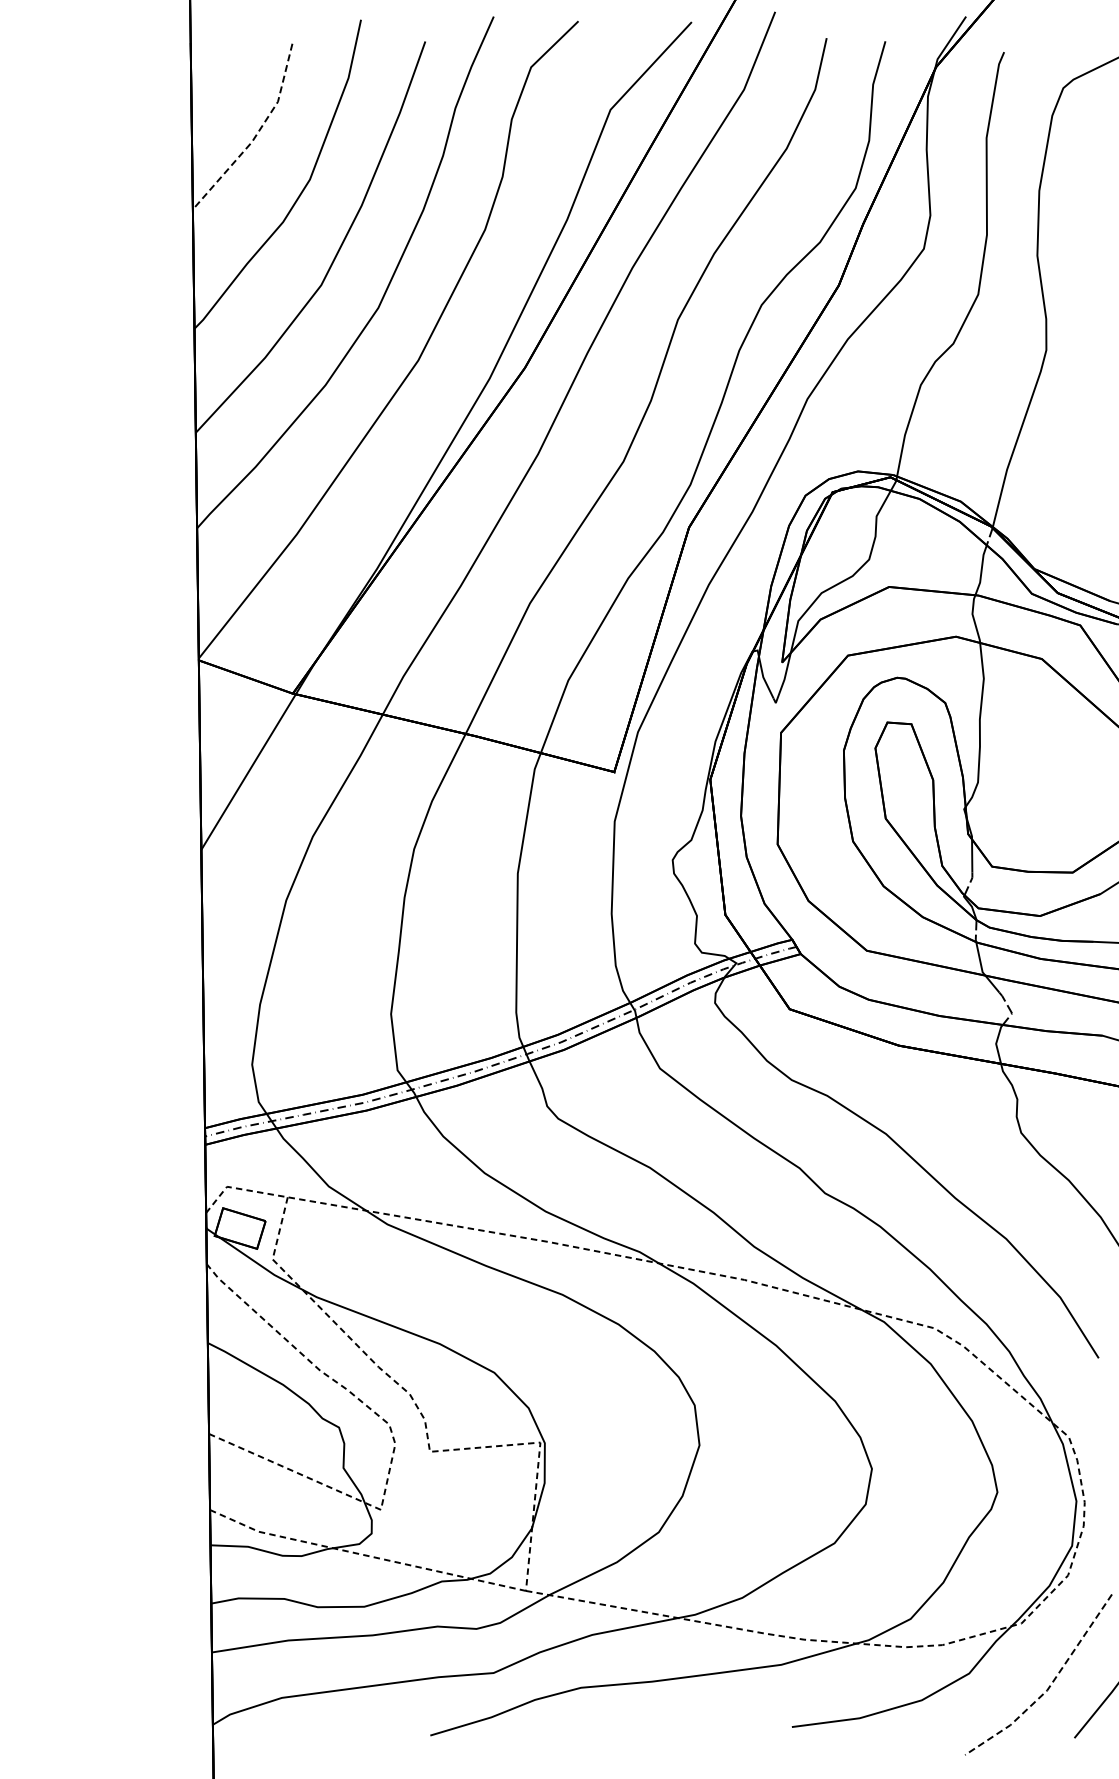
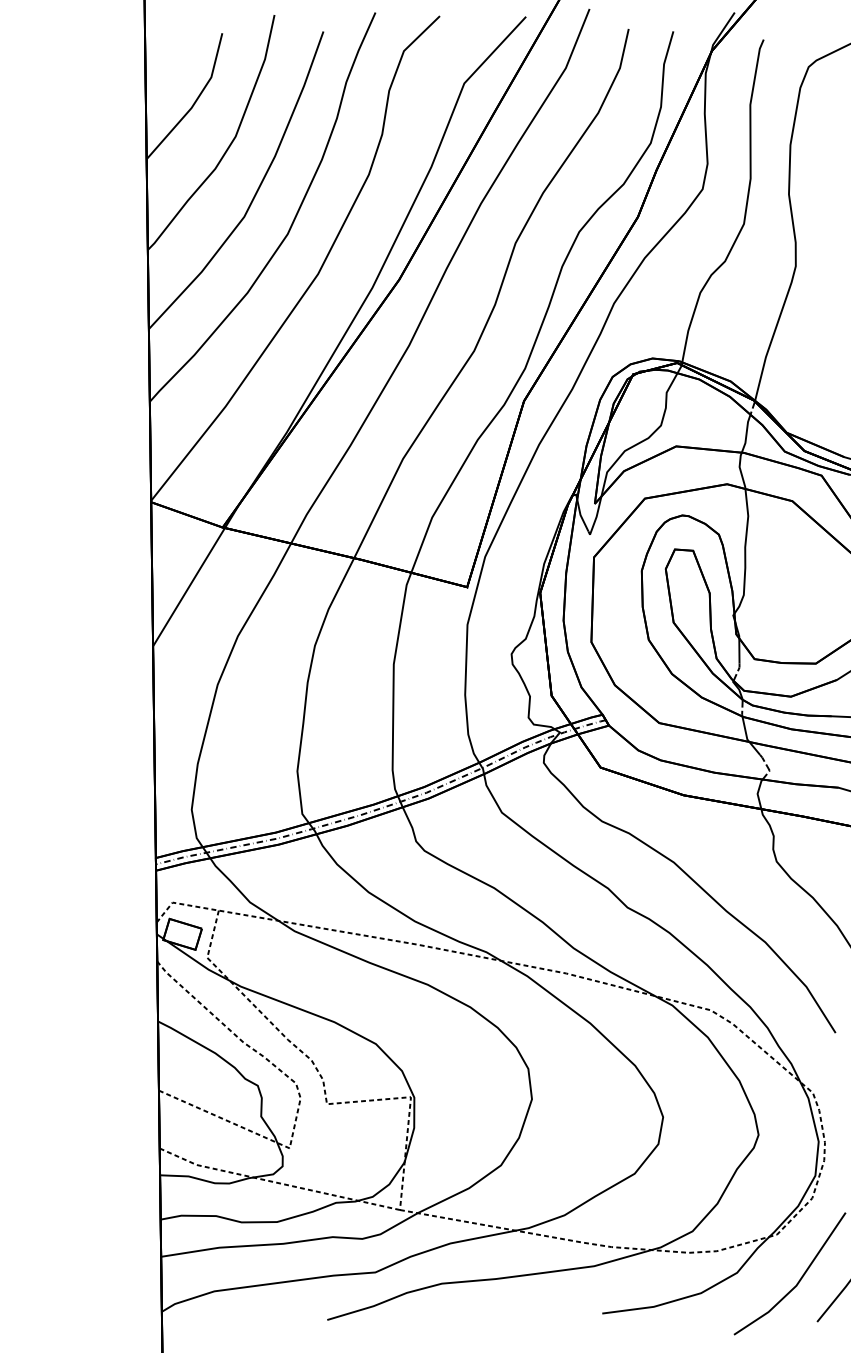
line: (256, 134) -> (195, 102), dashed -> solid
line: (1049, 1687) -> (798, 1283), dashed -> solid

